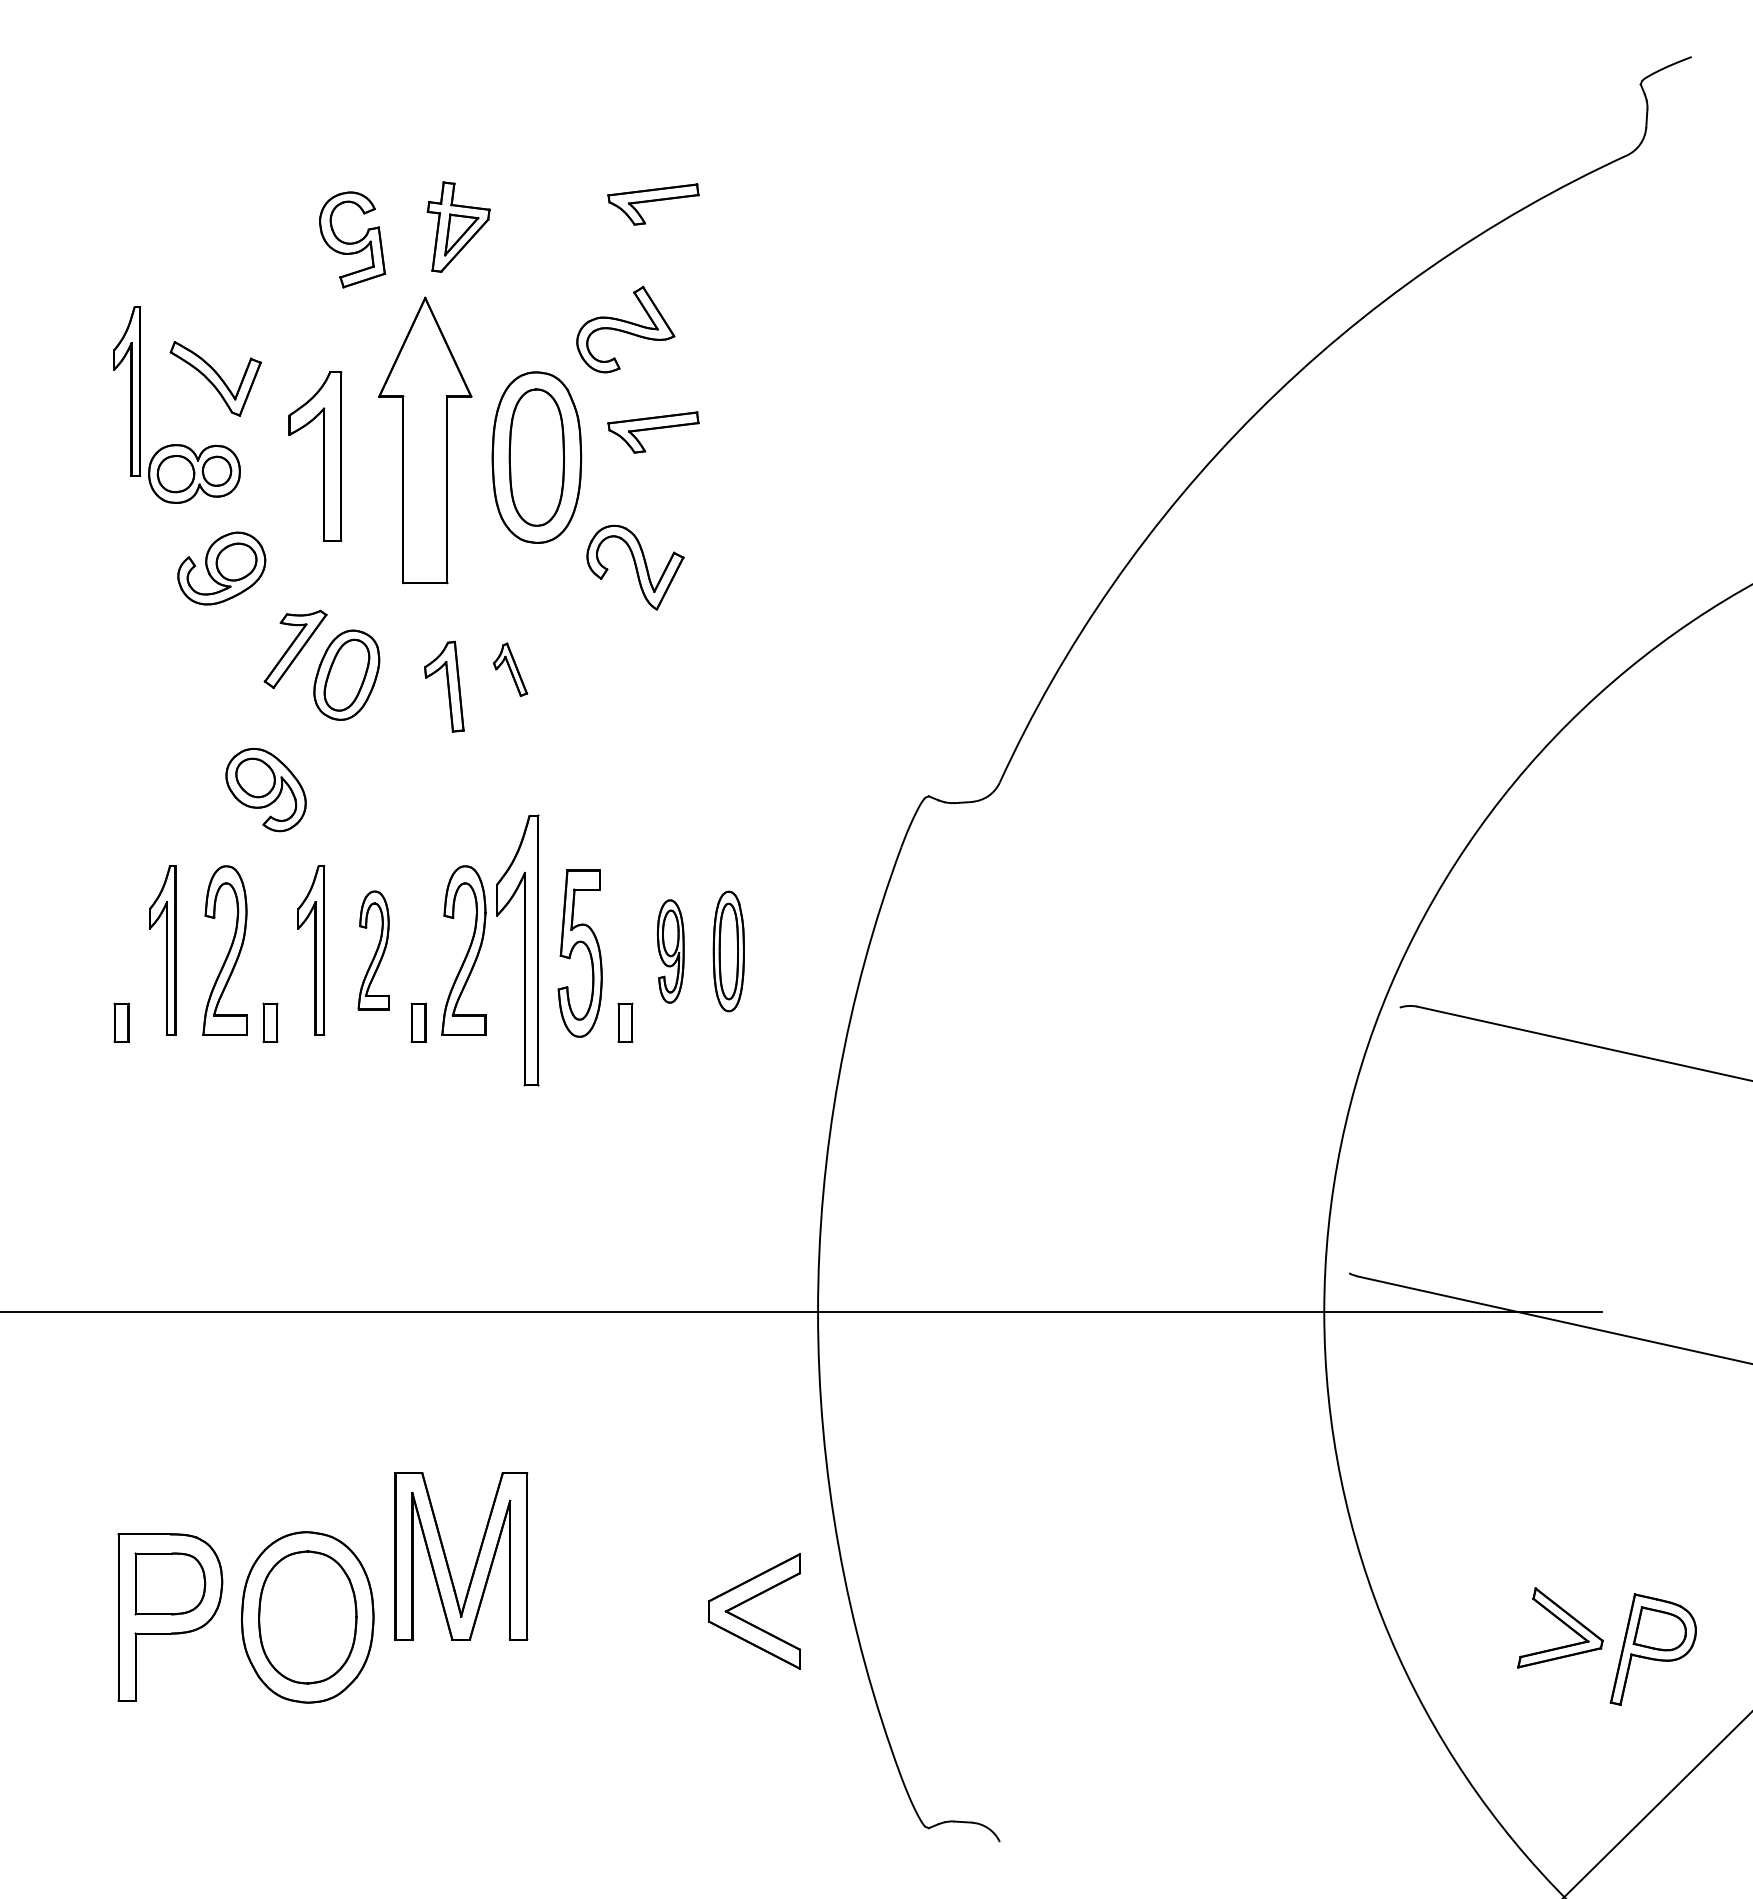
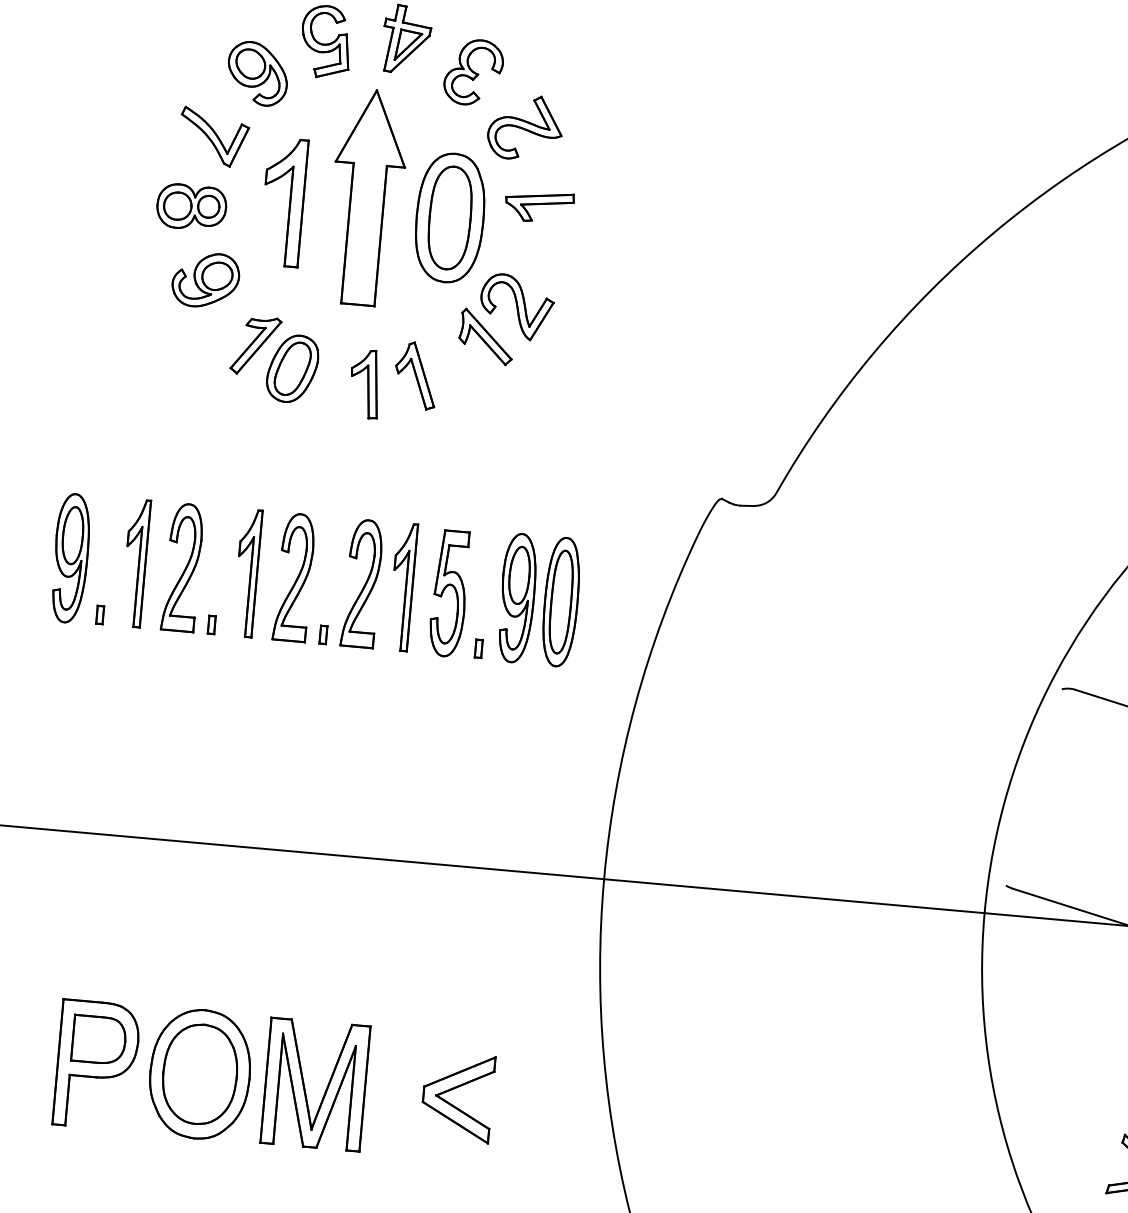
part: (653, 204) -> (554, 35), removed
part: (550, 262) -> (473, 72), added
part: (127, 391) -> (146, 140), removed
part: (598, 610) -> (486, 337), added
part: (510, 669) -> (416, 375), size x1.67
part: (265, 789) -> (257, 73), moved
part: (373, 950) -> (294, 577), size x1.43
part: (517, 950) -> (402, 587), size x0.62
part: (76, 951) -> (70, 558), added
part: (670, 951) -> (517, 598), size x1.67
part: (728, 951) -> (561, 602), size x1.43
part: (121, 1022) -> (100, 614), size x0.62
part: (269, 1022) -> (211, 624), size x0.62
part: (418, 1022) -> (323, 634), size x0.62
part: (625, 1022) -> (478, 648), size x0.62
part: (447, 1560) -> (304, 1086), moved
part: (748, 1601) -> (453, 1089), moved

